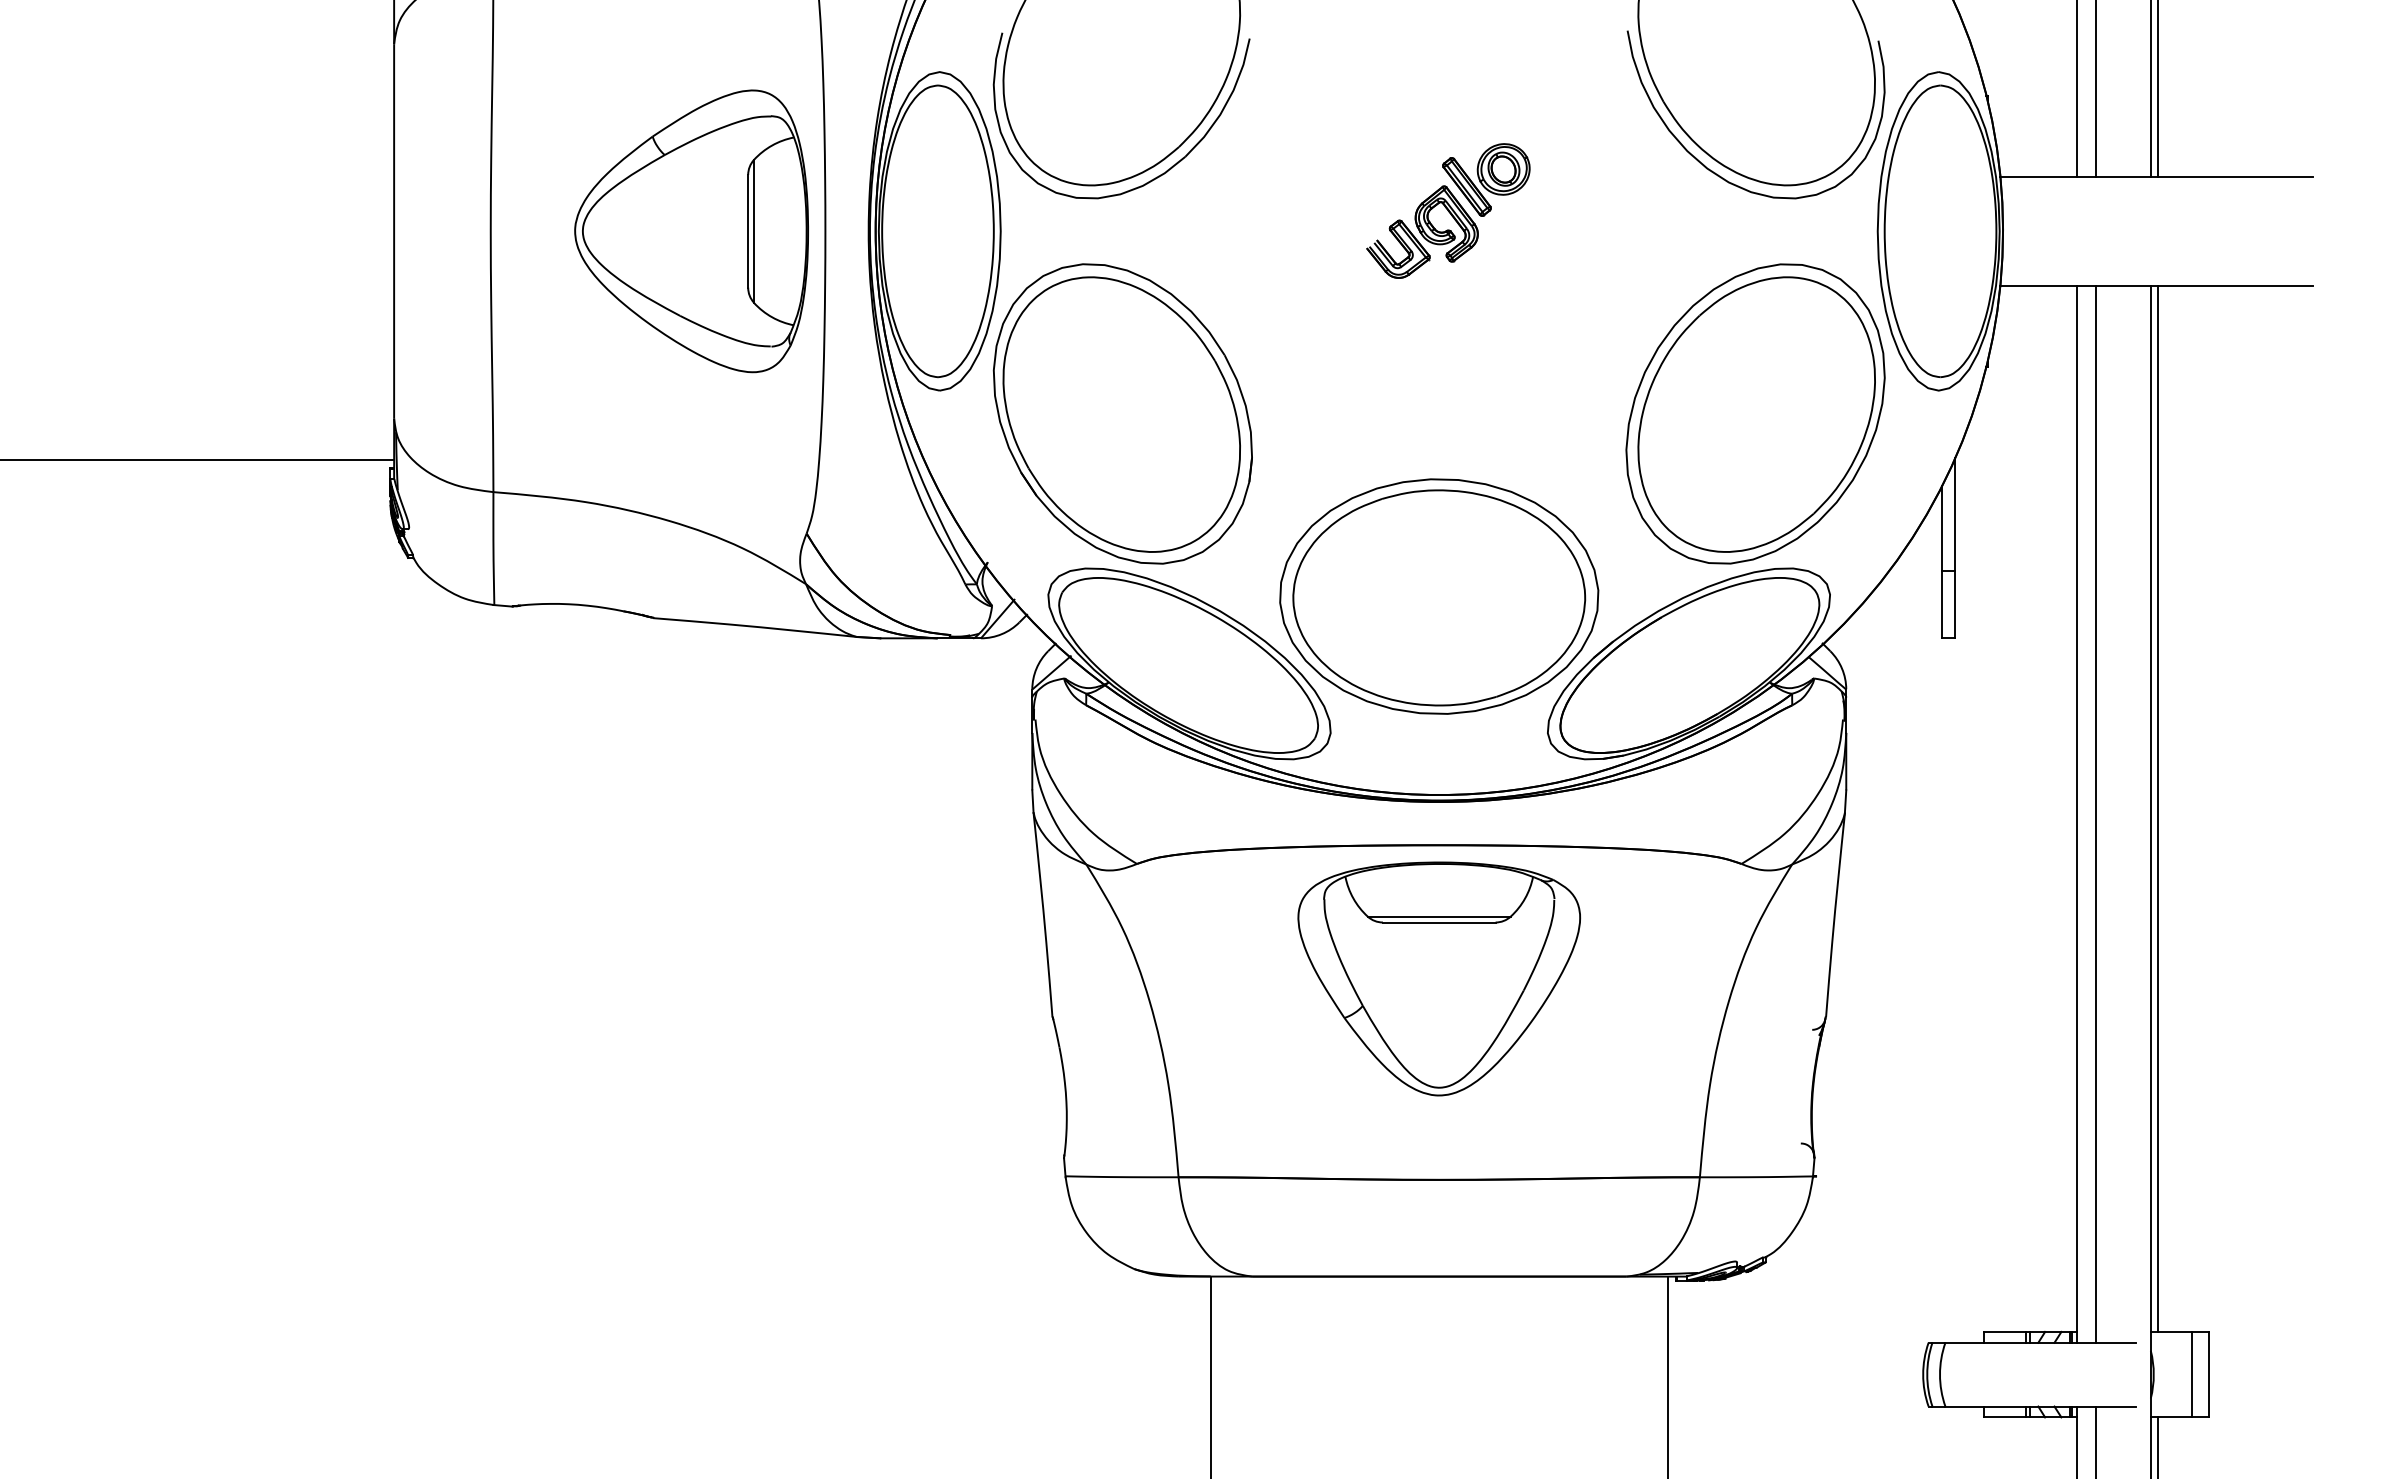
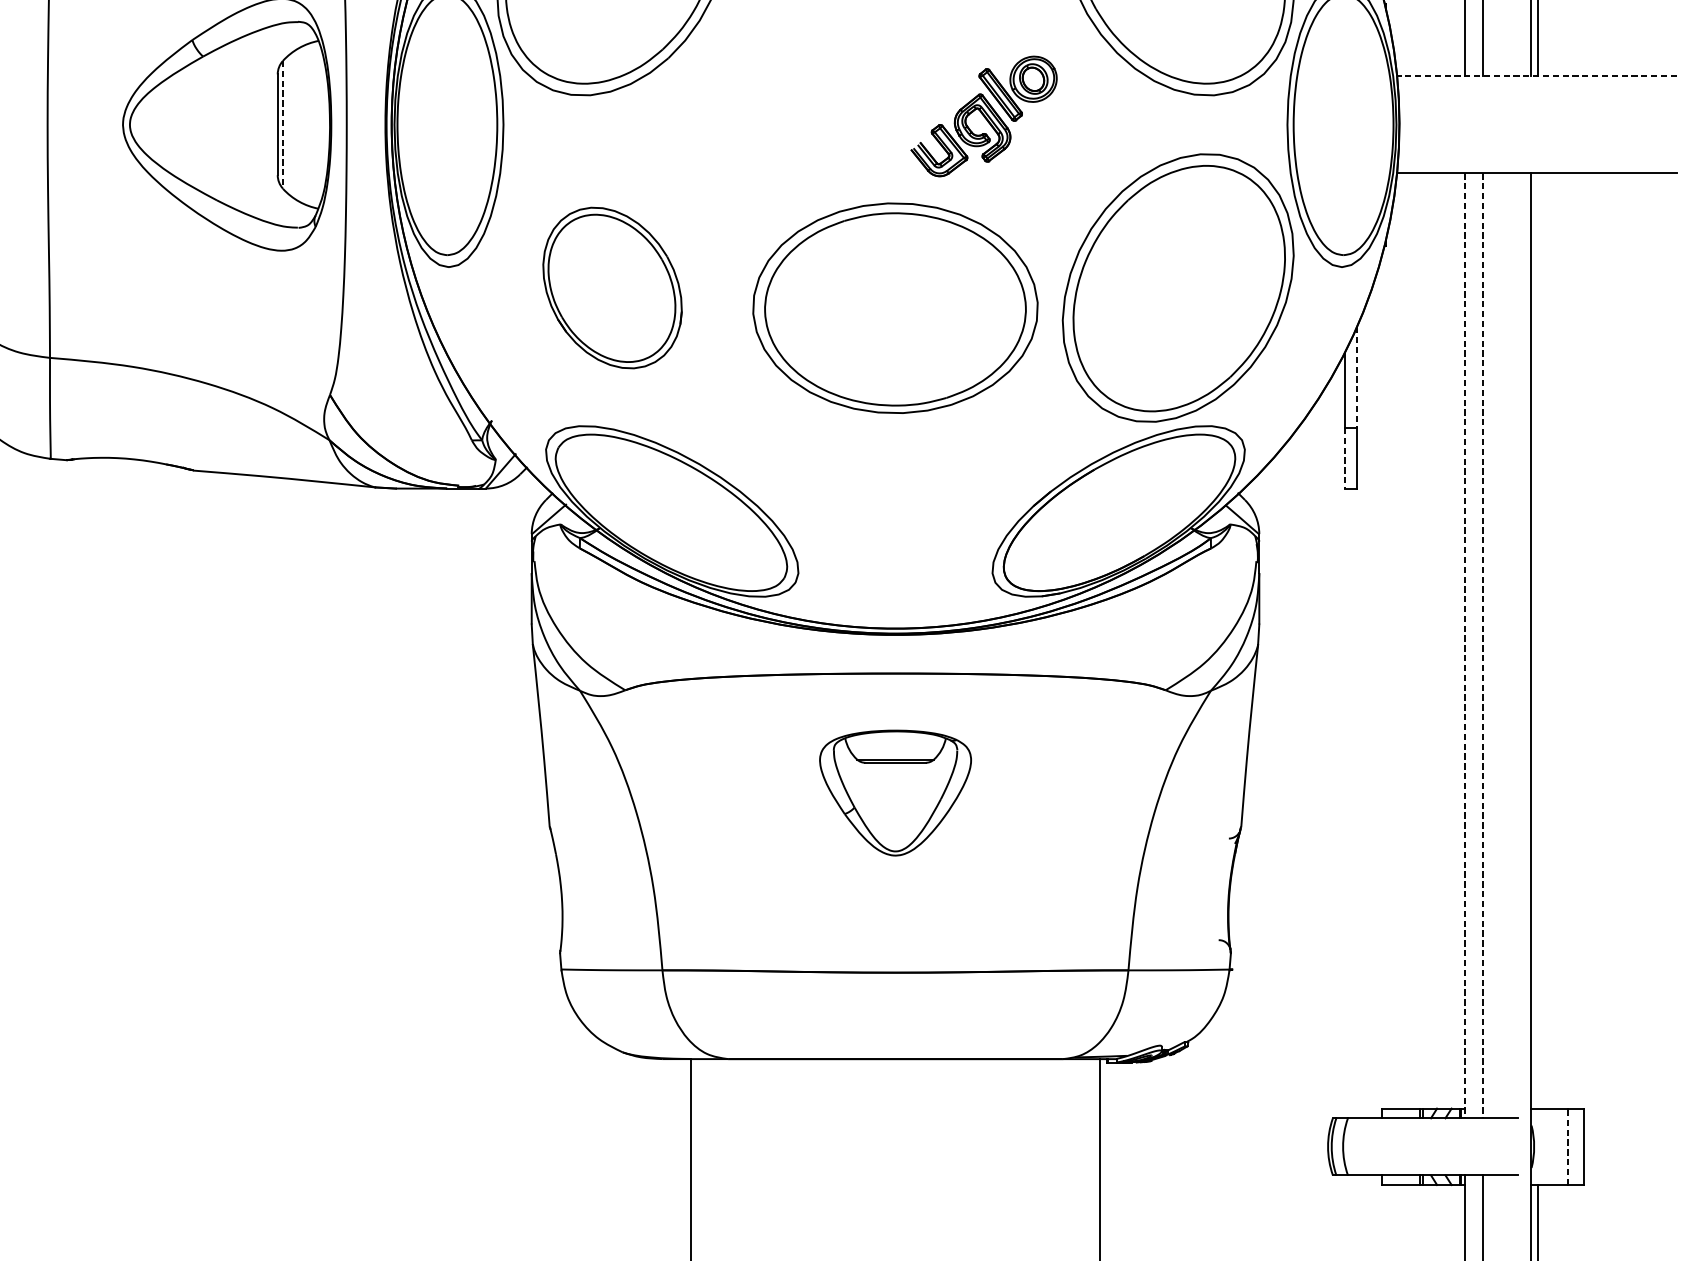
line: (2156, 177) -> (1536, 76), solid -> dashed
part: (1448, 210) -> (984, 115), moved
line: (754, 231) -> (283, 124), solid -> dashed
part: (1122, 413) -> (612, 287), size x0.6
line: (1955, 514) -> (1356, 377), solid -> dashed
part: (1439, 596) -> (895, 308), moved
line: (1941, 604) -> (1344, 458), solid -> dashed
line: (2158, 808) -> (1538, 640), removed
line: (2076, 814) -> (1465, 646), solid -> dashed
line: (2096, 814) -> (1482, 646), solid -> dashed
part: (1439, 978) -> (895, 792), size x0.6
line: (2191, 1374) -> (1567, 1146), solid -> dashed

